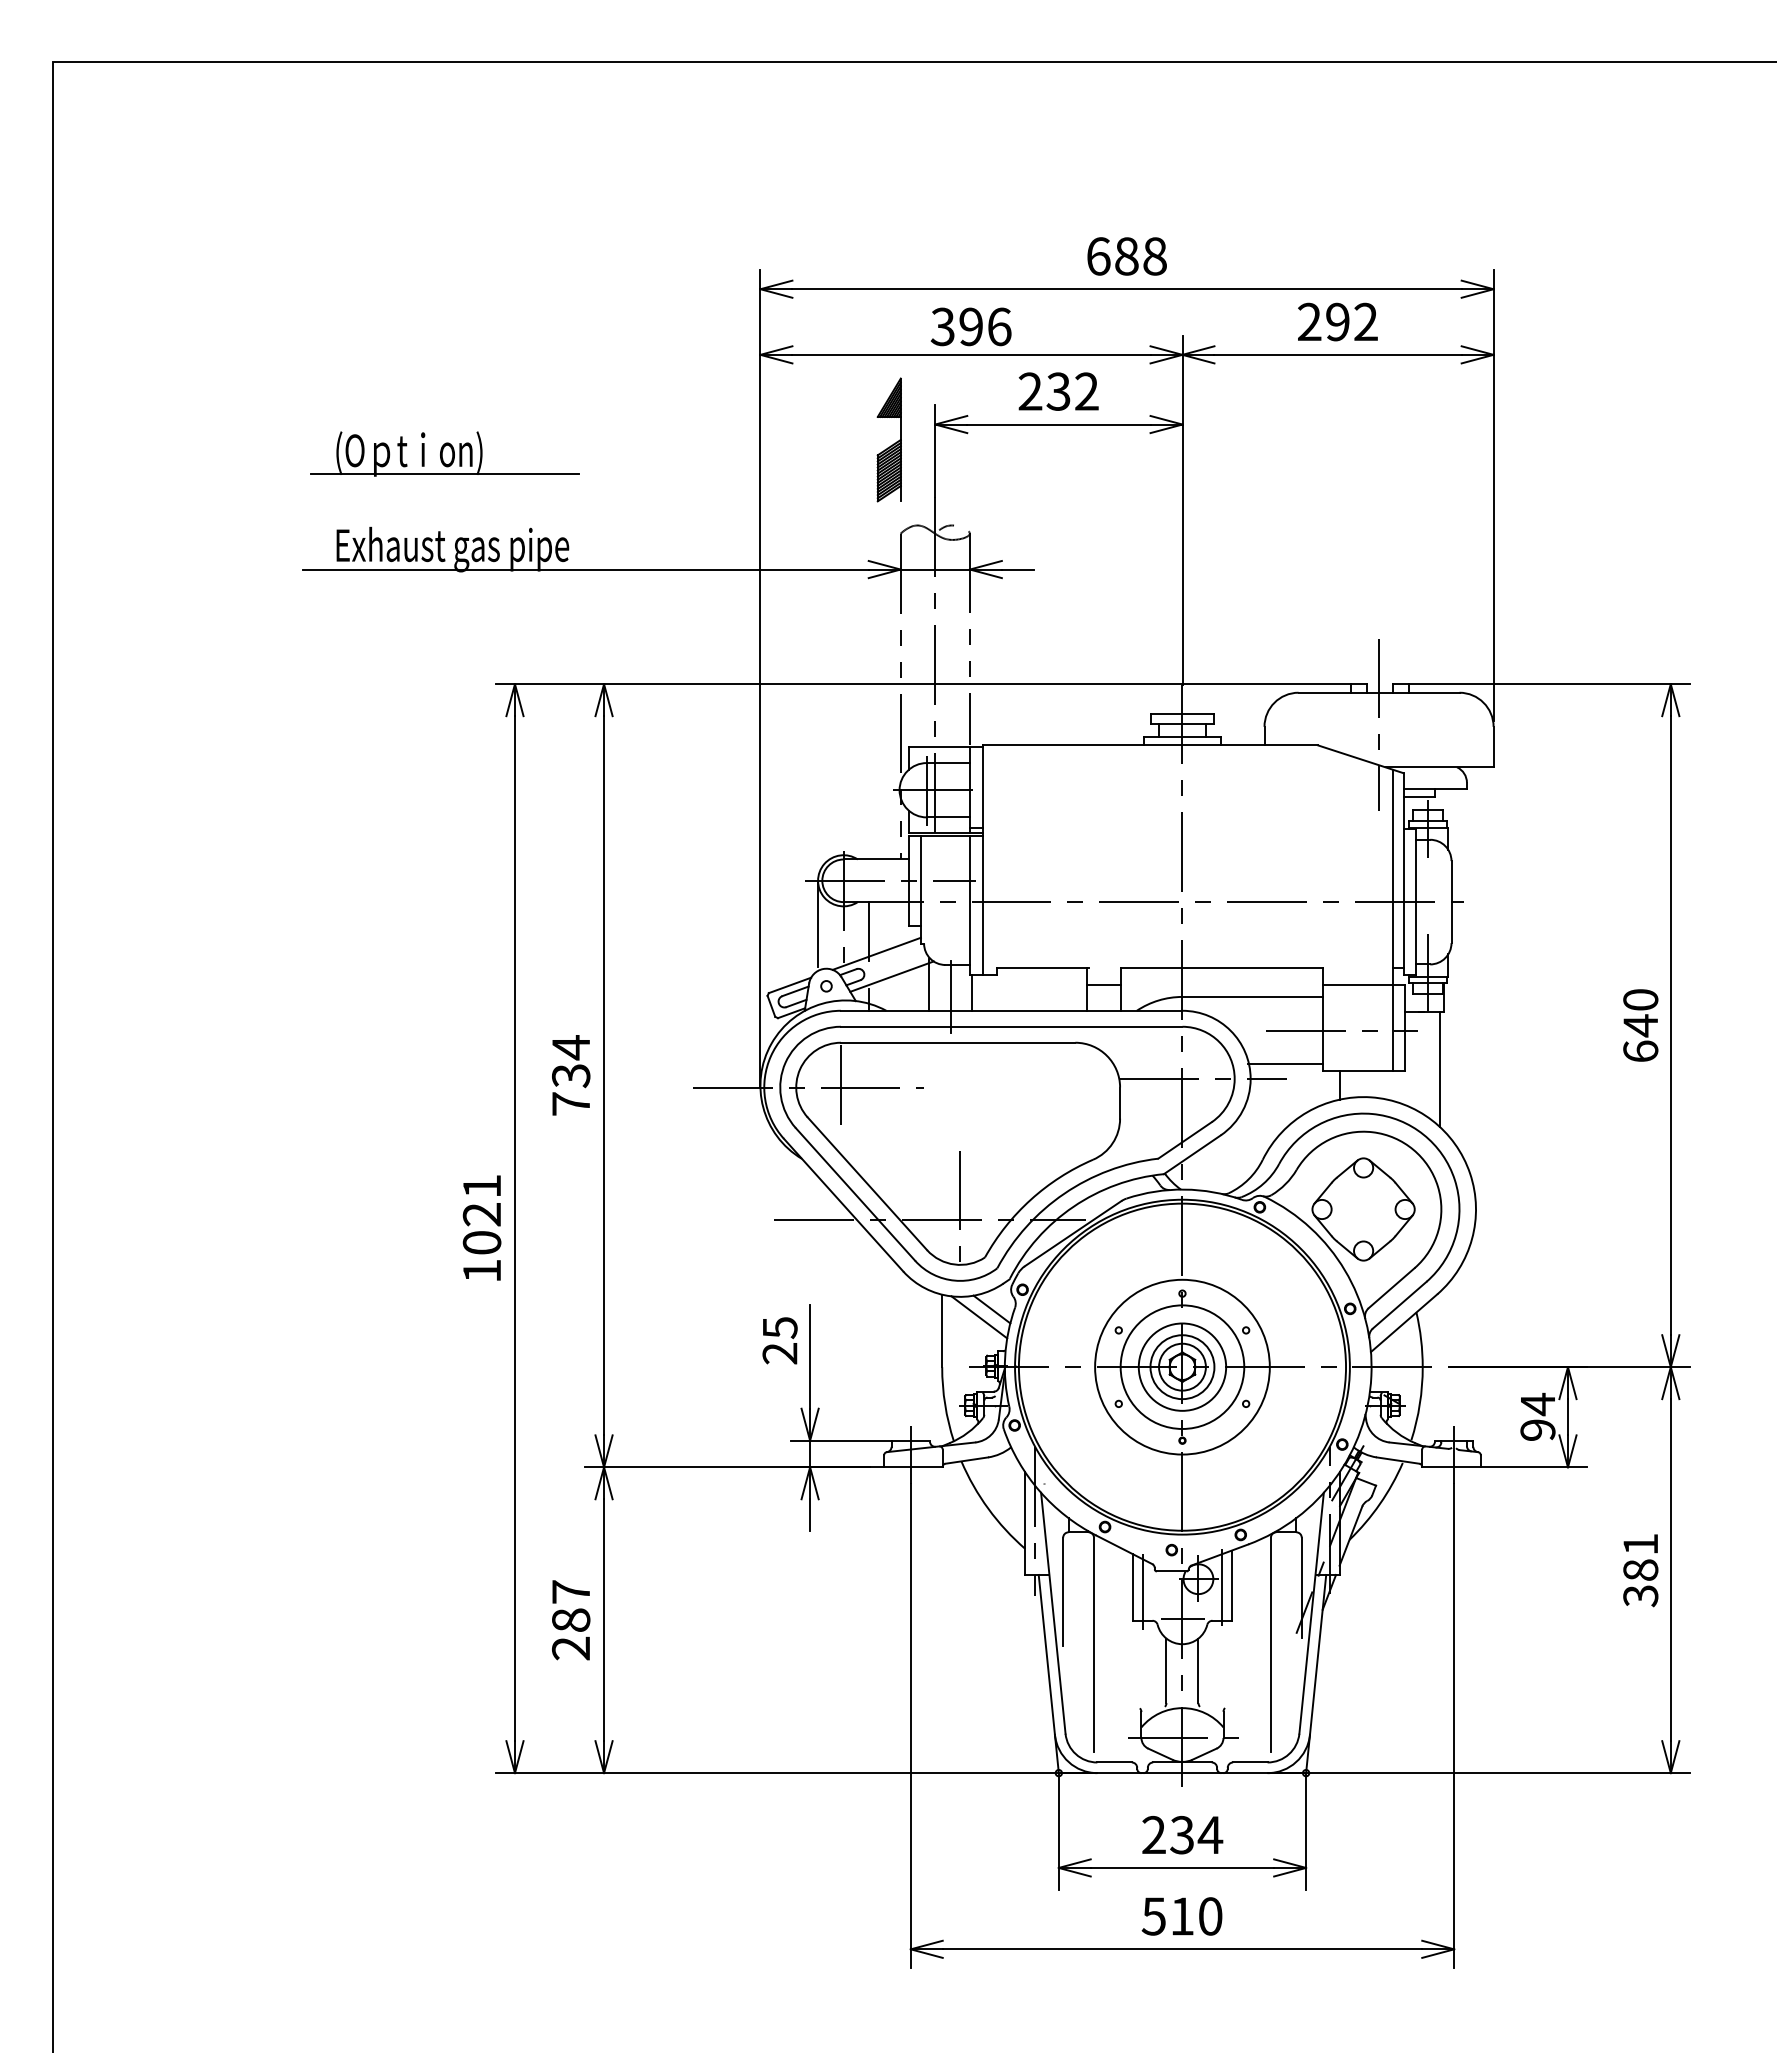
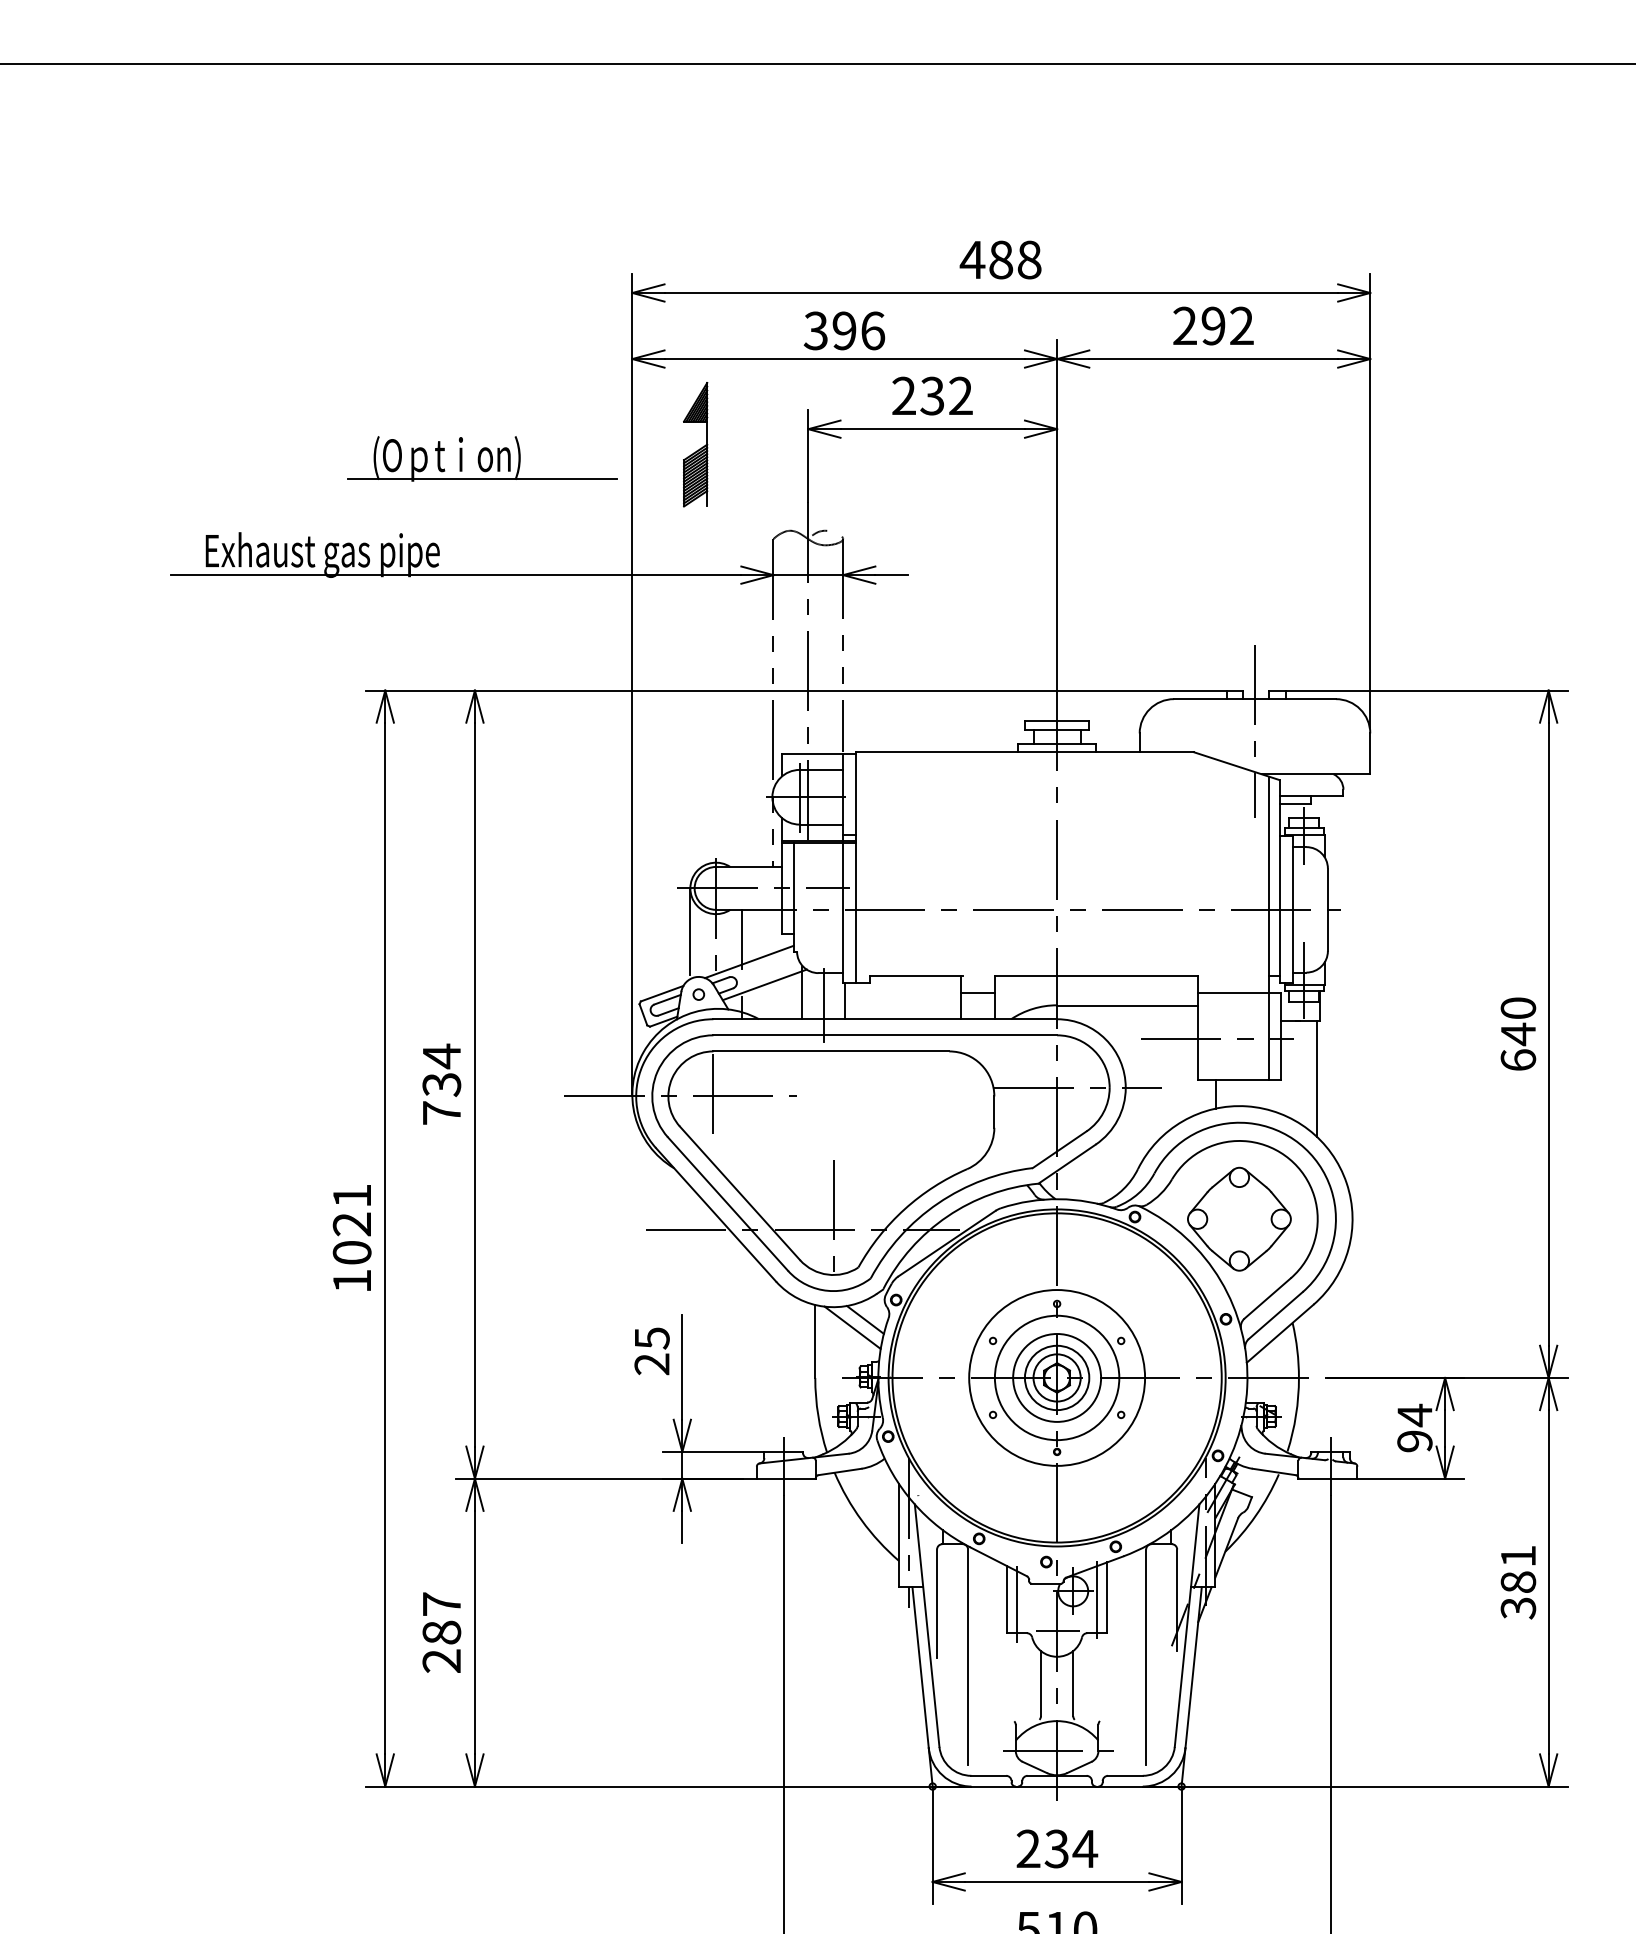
text: (1098, 256) -> (972, 260), 688 -> 488
part: (890, 445) -> (696, 450), moved
part: (444, 453) -> (482, 458), moved
line: (1284, 1063) -> (1159, 1072), removed

